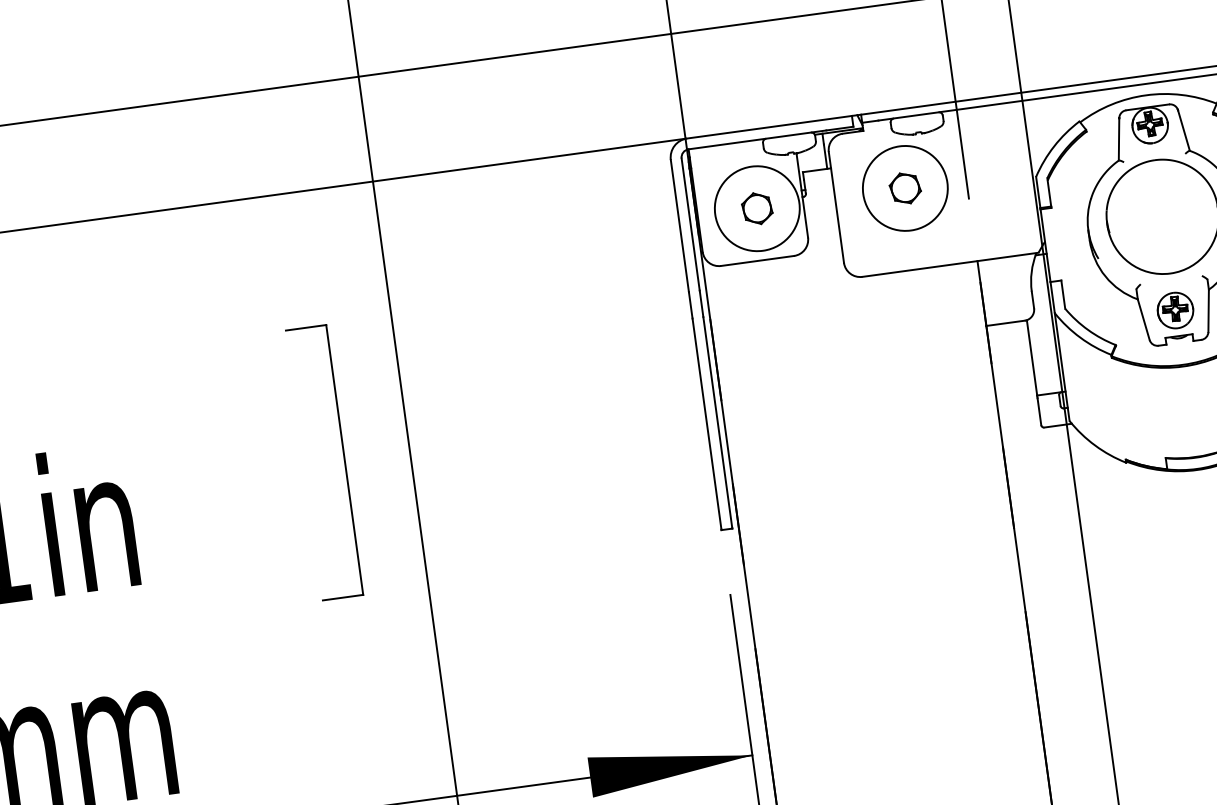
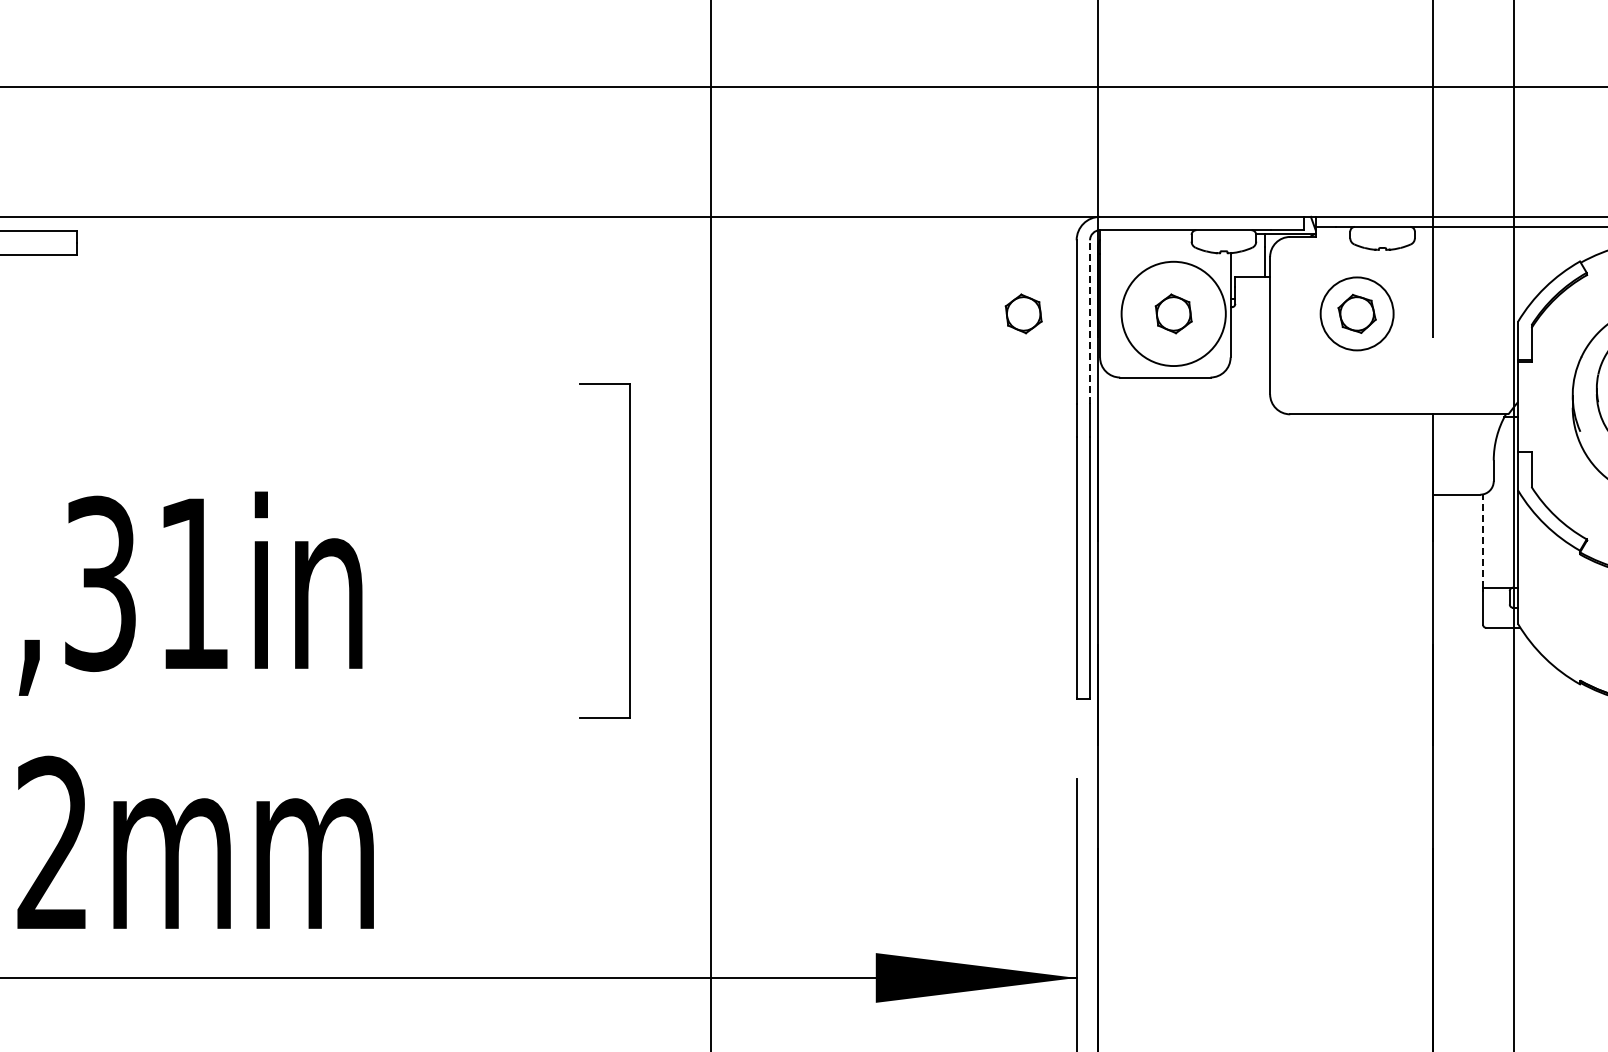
circle: (905, 188) -> (1357, 313), size x0.7
part: (636, 224) -> (1023, 313), added
line: (691, 224) -> (1090, 322), solid -> dashed
line: (1032, 358) -> (1483, 541), solid -> dashed

